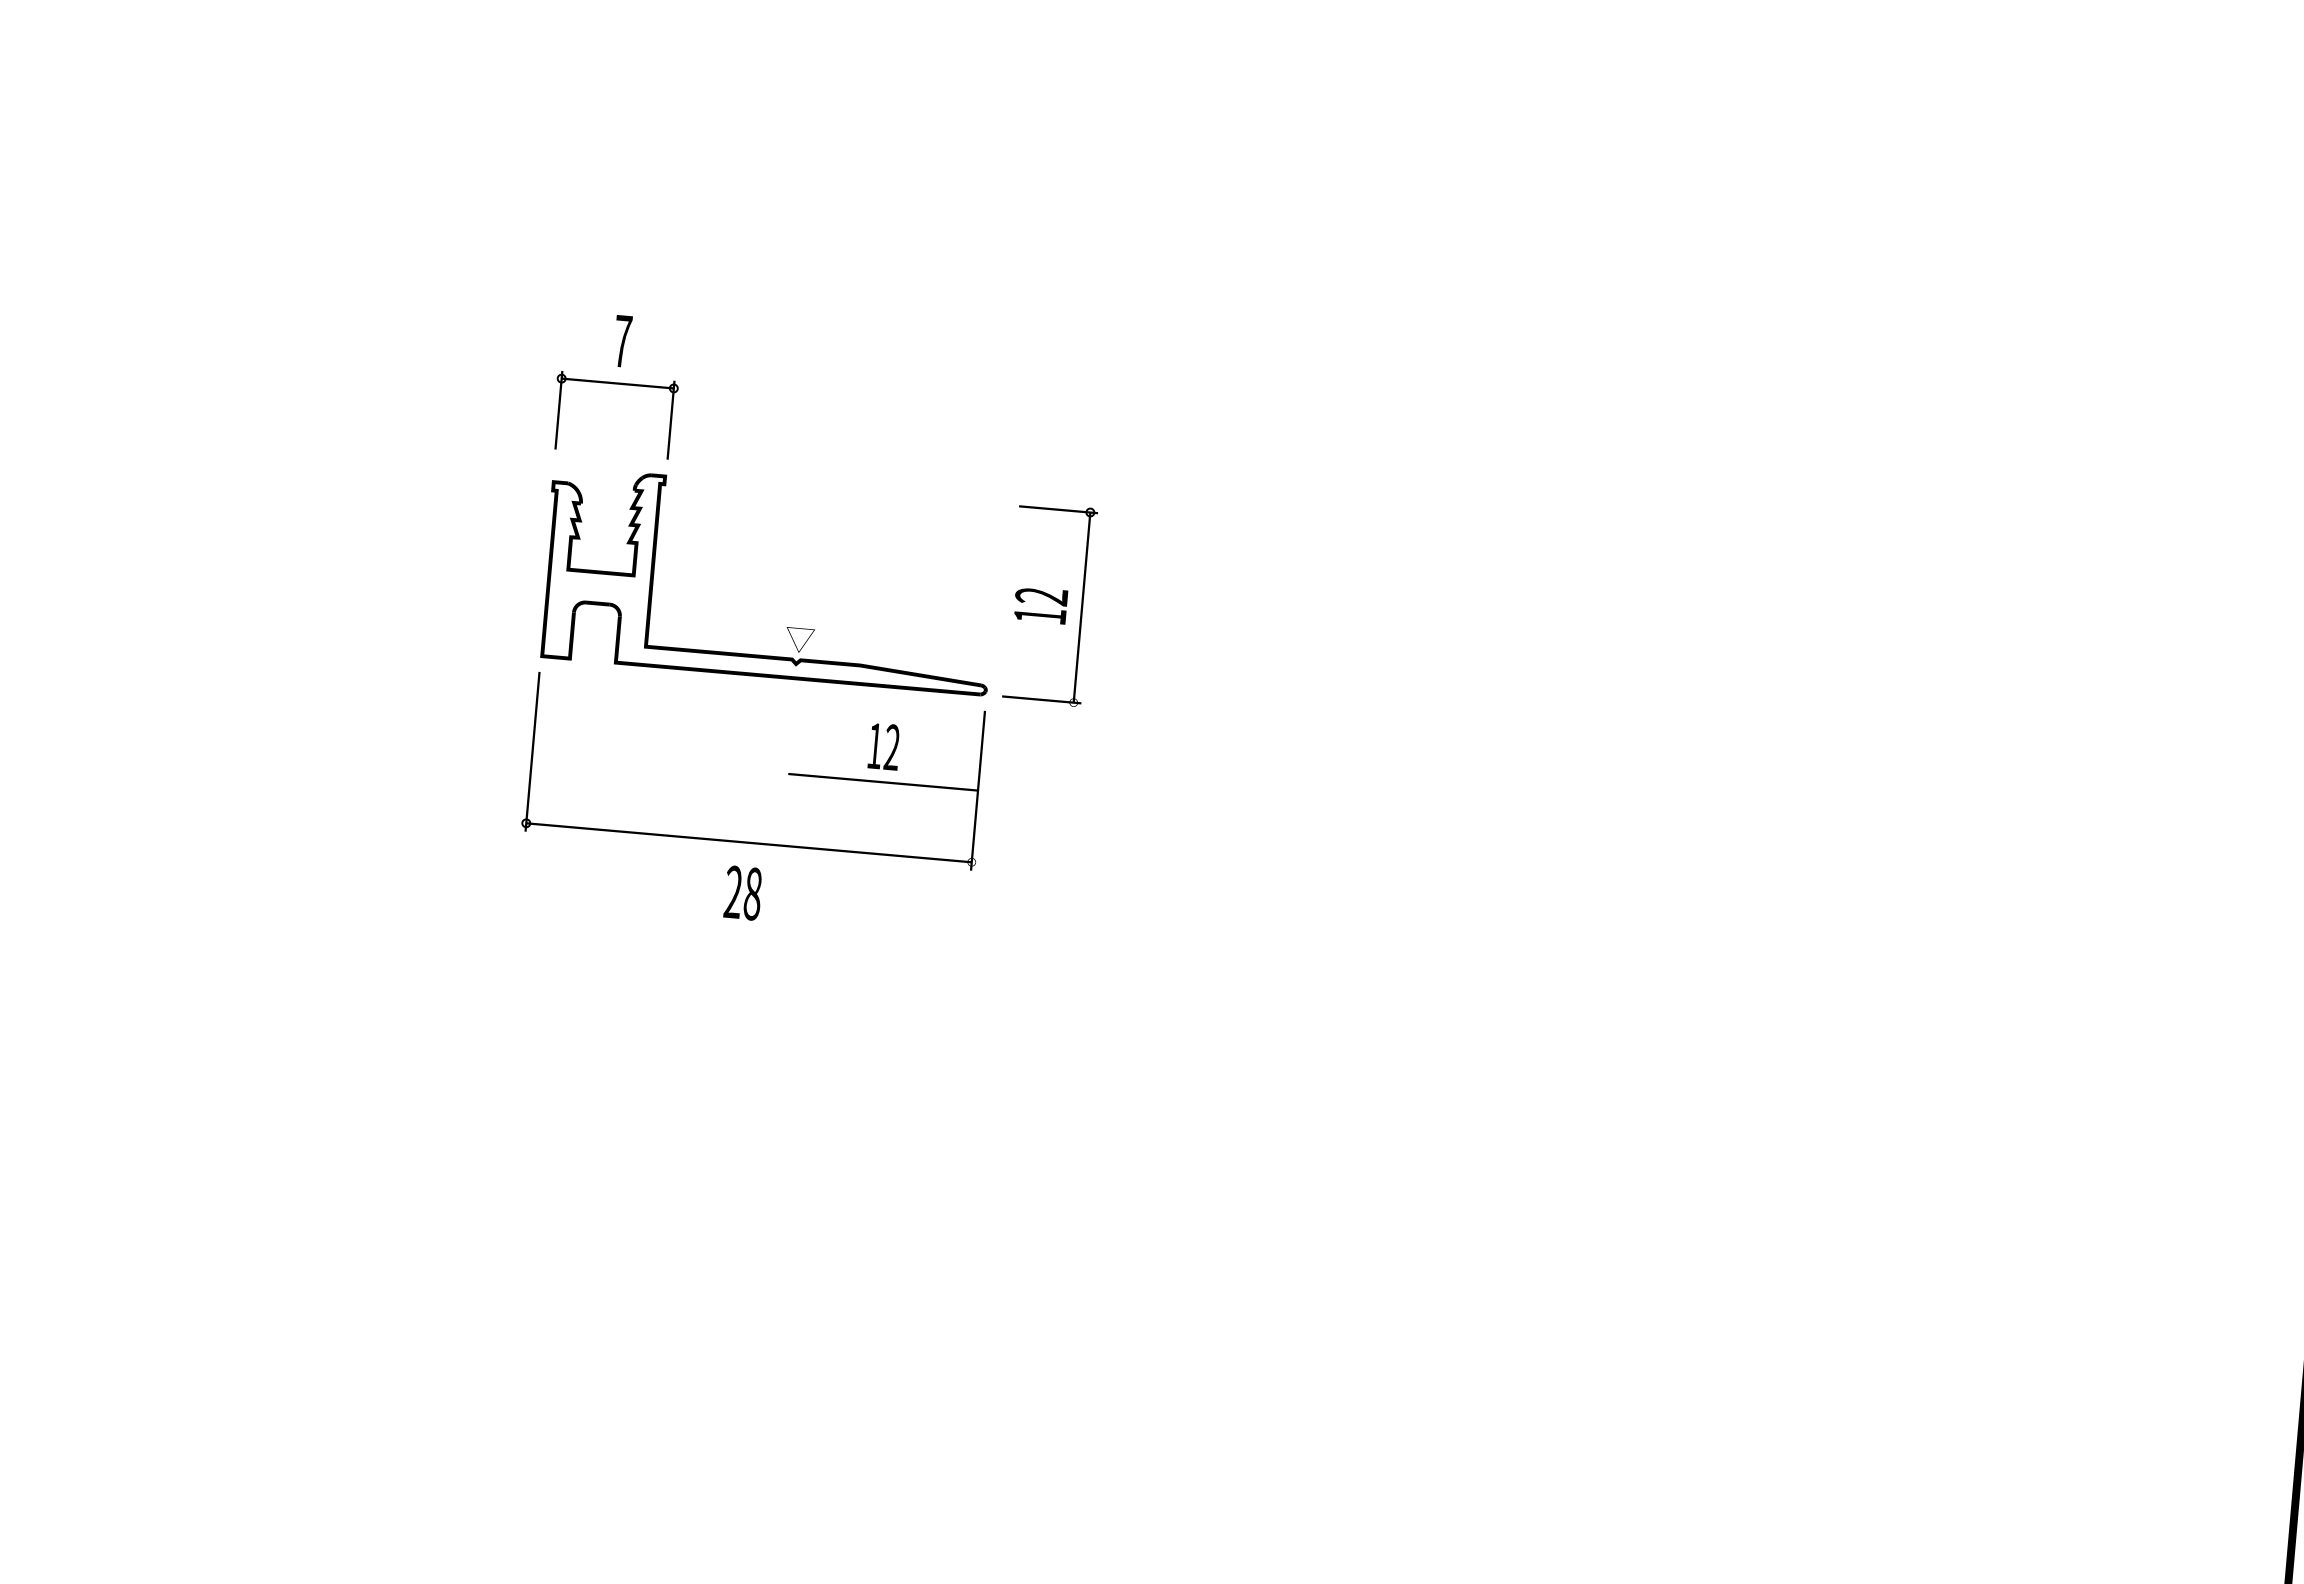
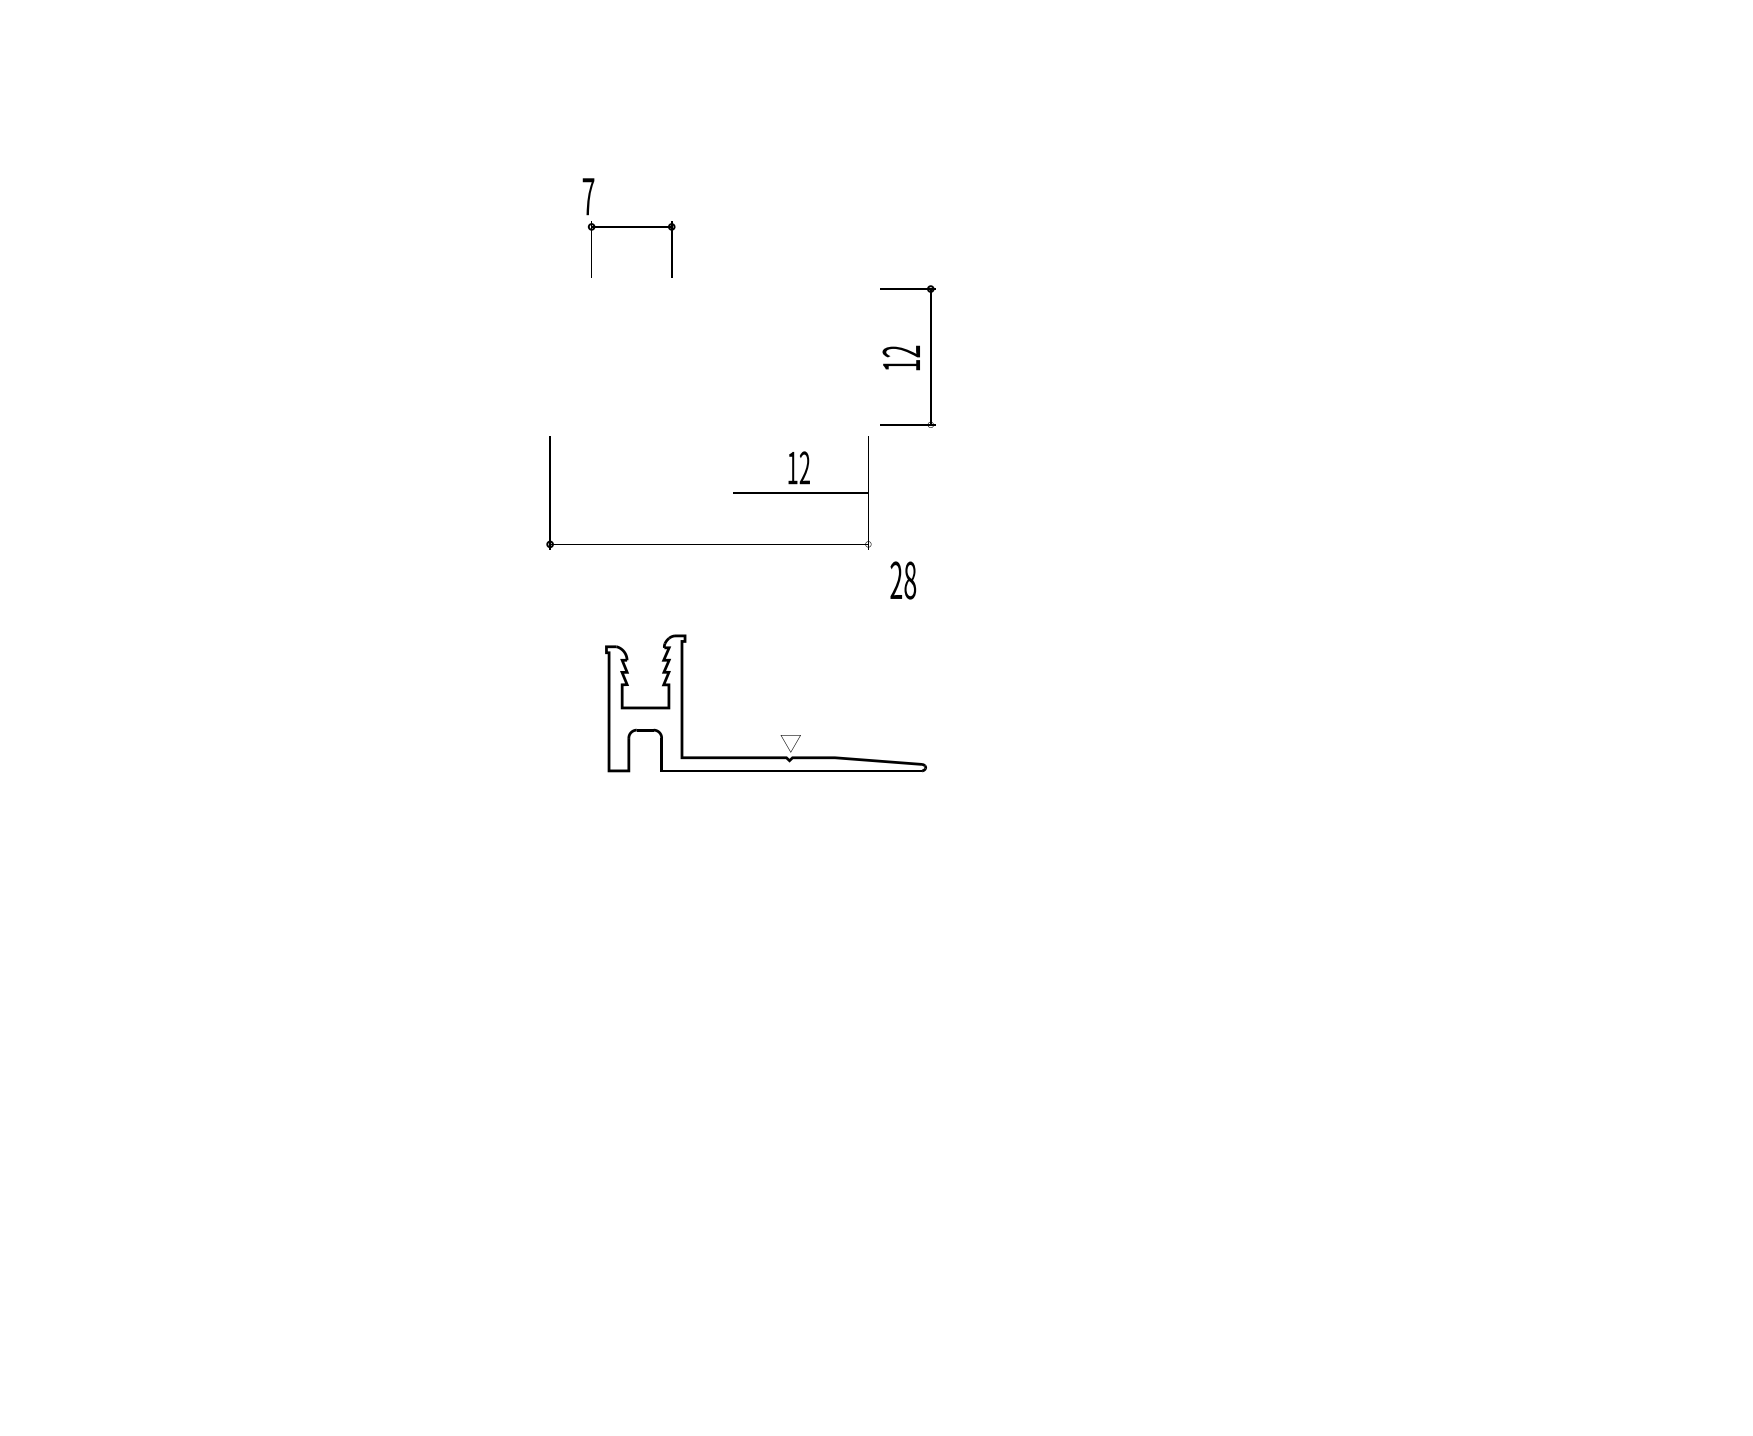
part: (617, 384) -> (631, 227), moved
part: (786, 627) -> (780, 735), moved
text: (743, 893) -> (903, 580), moved

